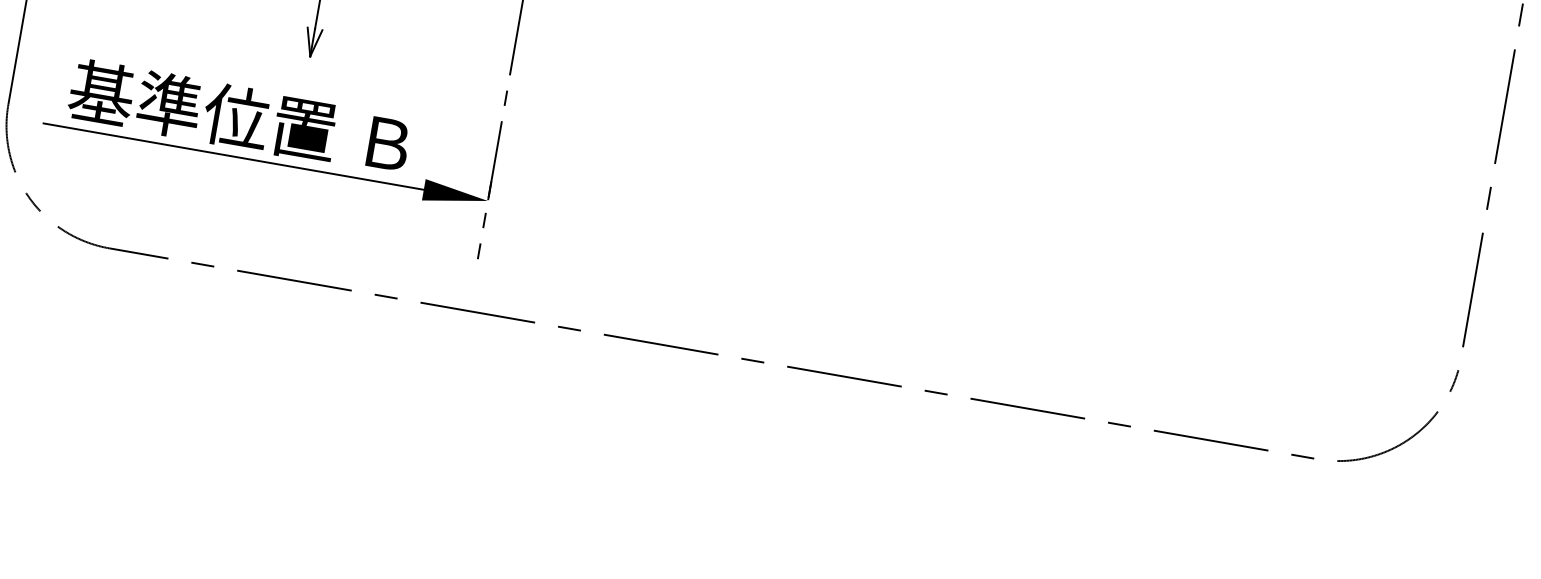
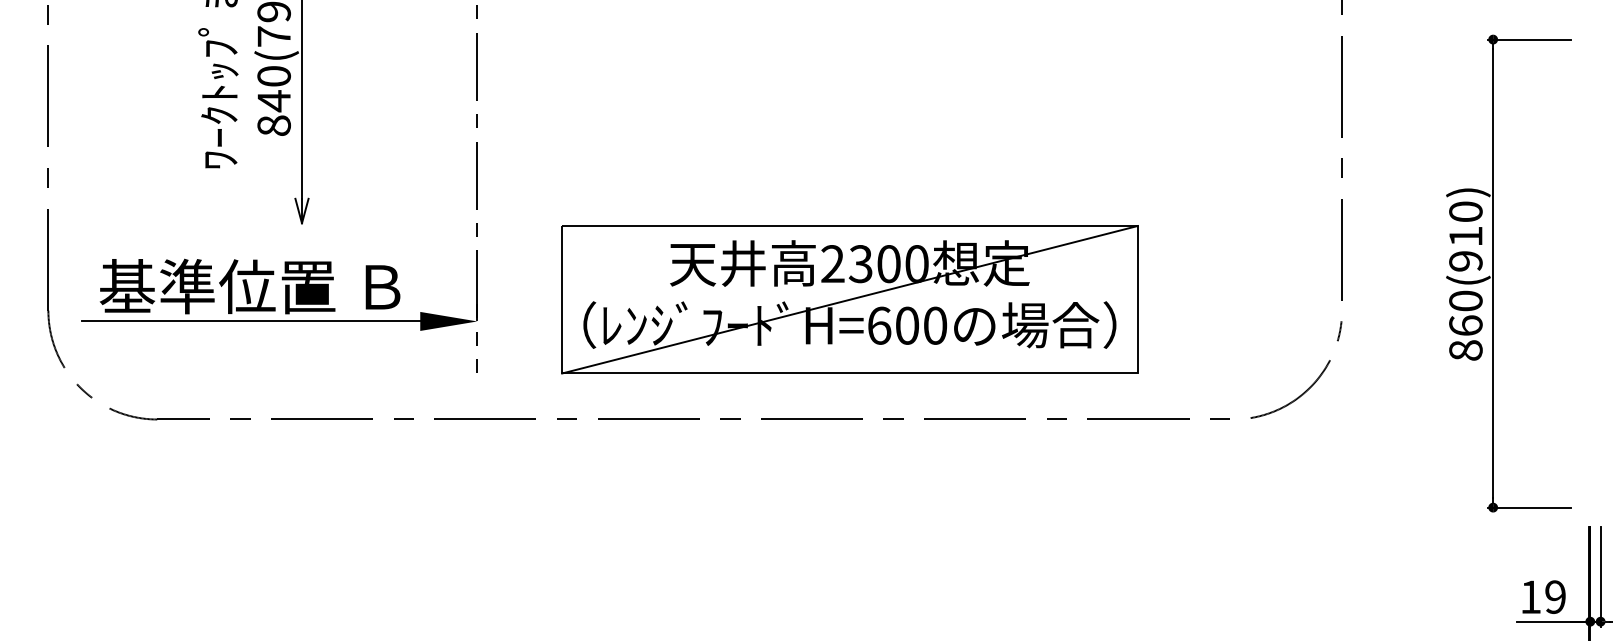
part: (910, 249) -> (849, 299), added

